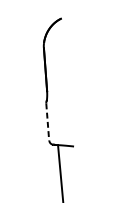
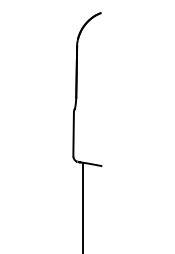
line: (47, 122) -> (73, 134), dashed -> solid

